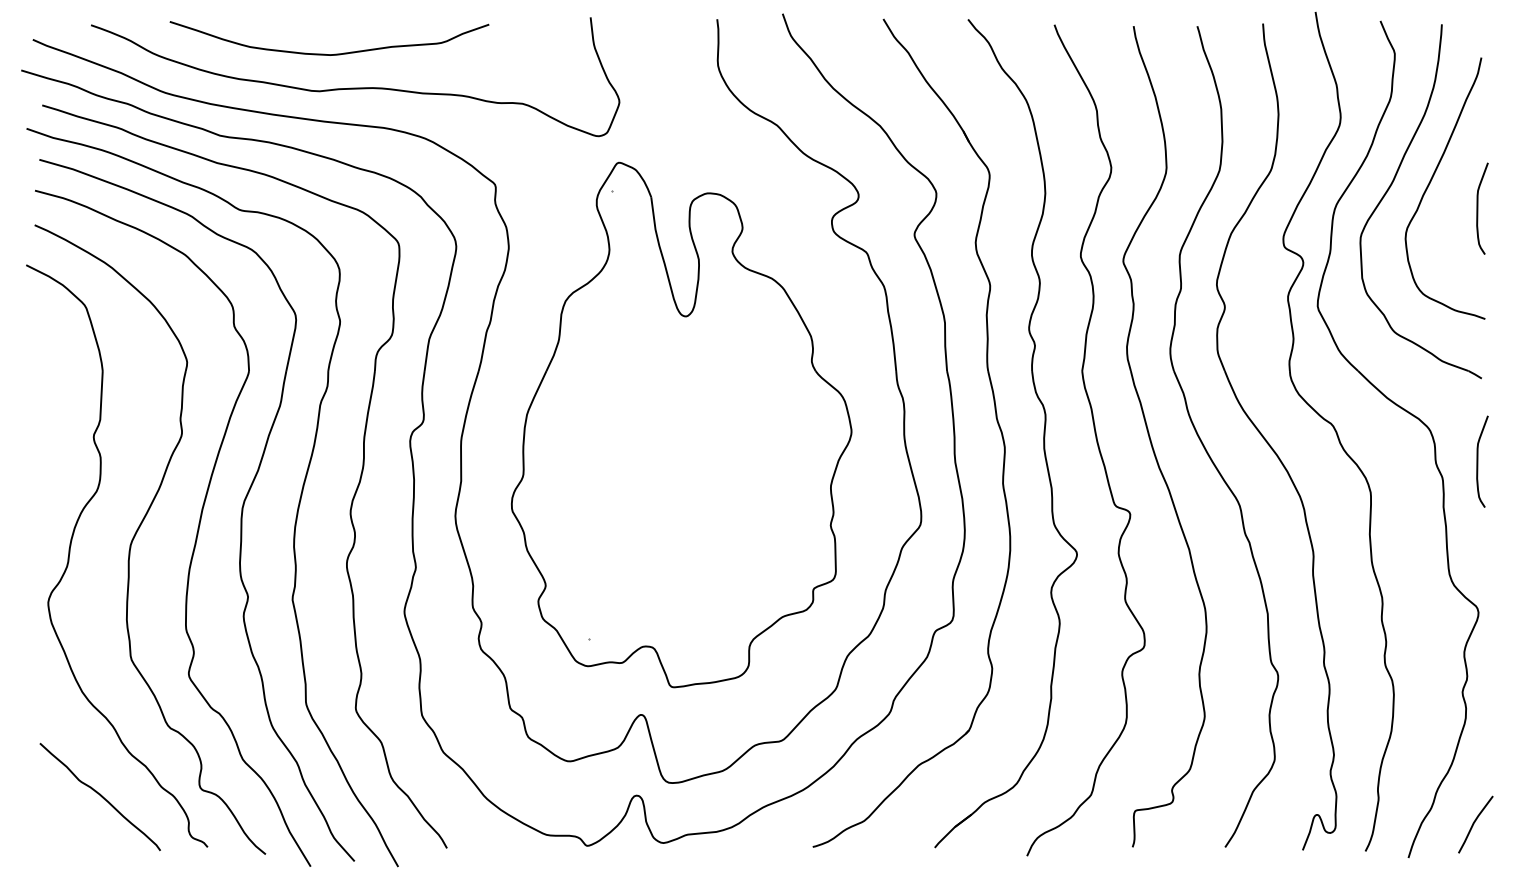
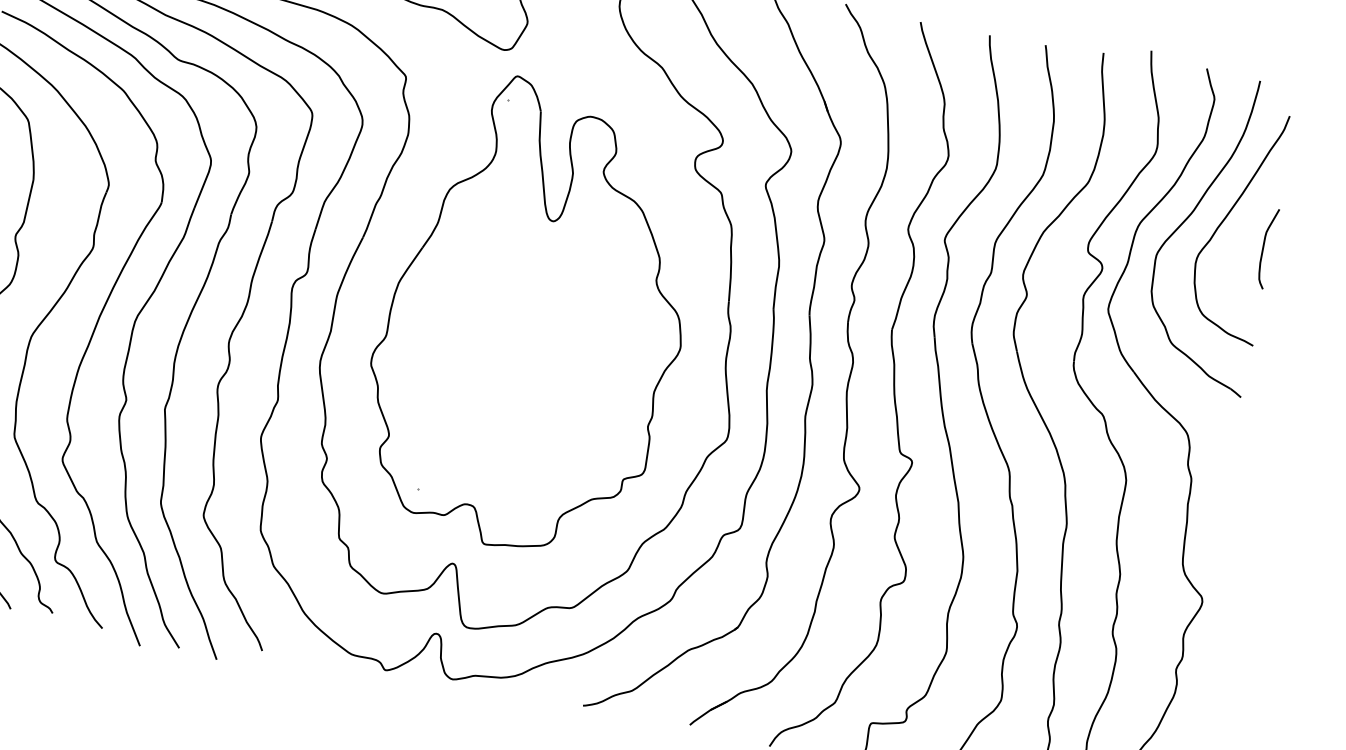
curve: (1478, 461) -> (1225, 469), removed

